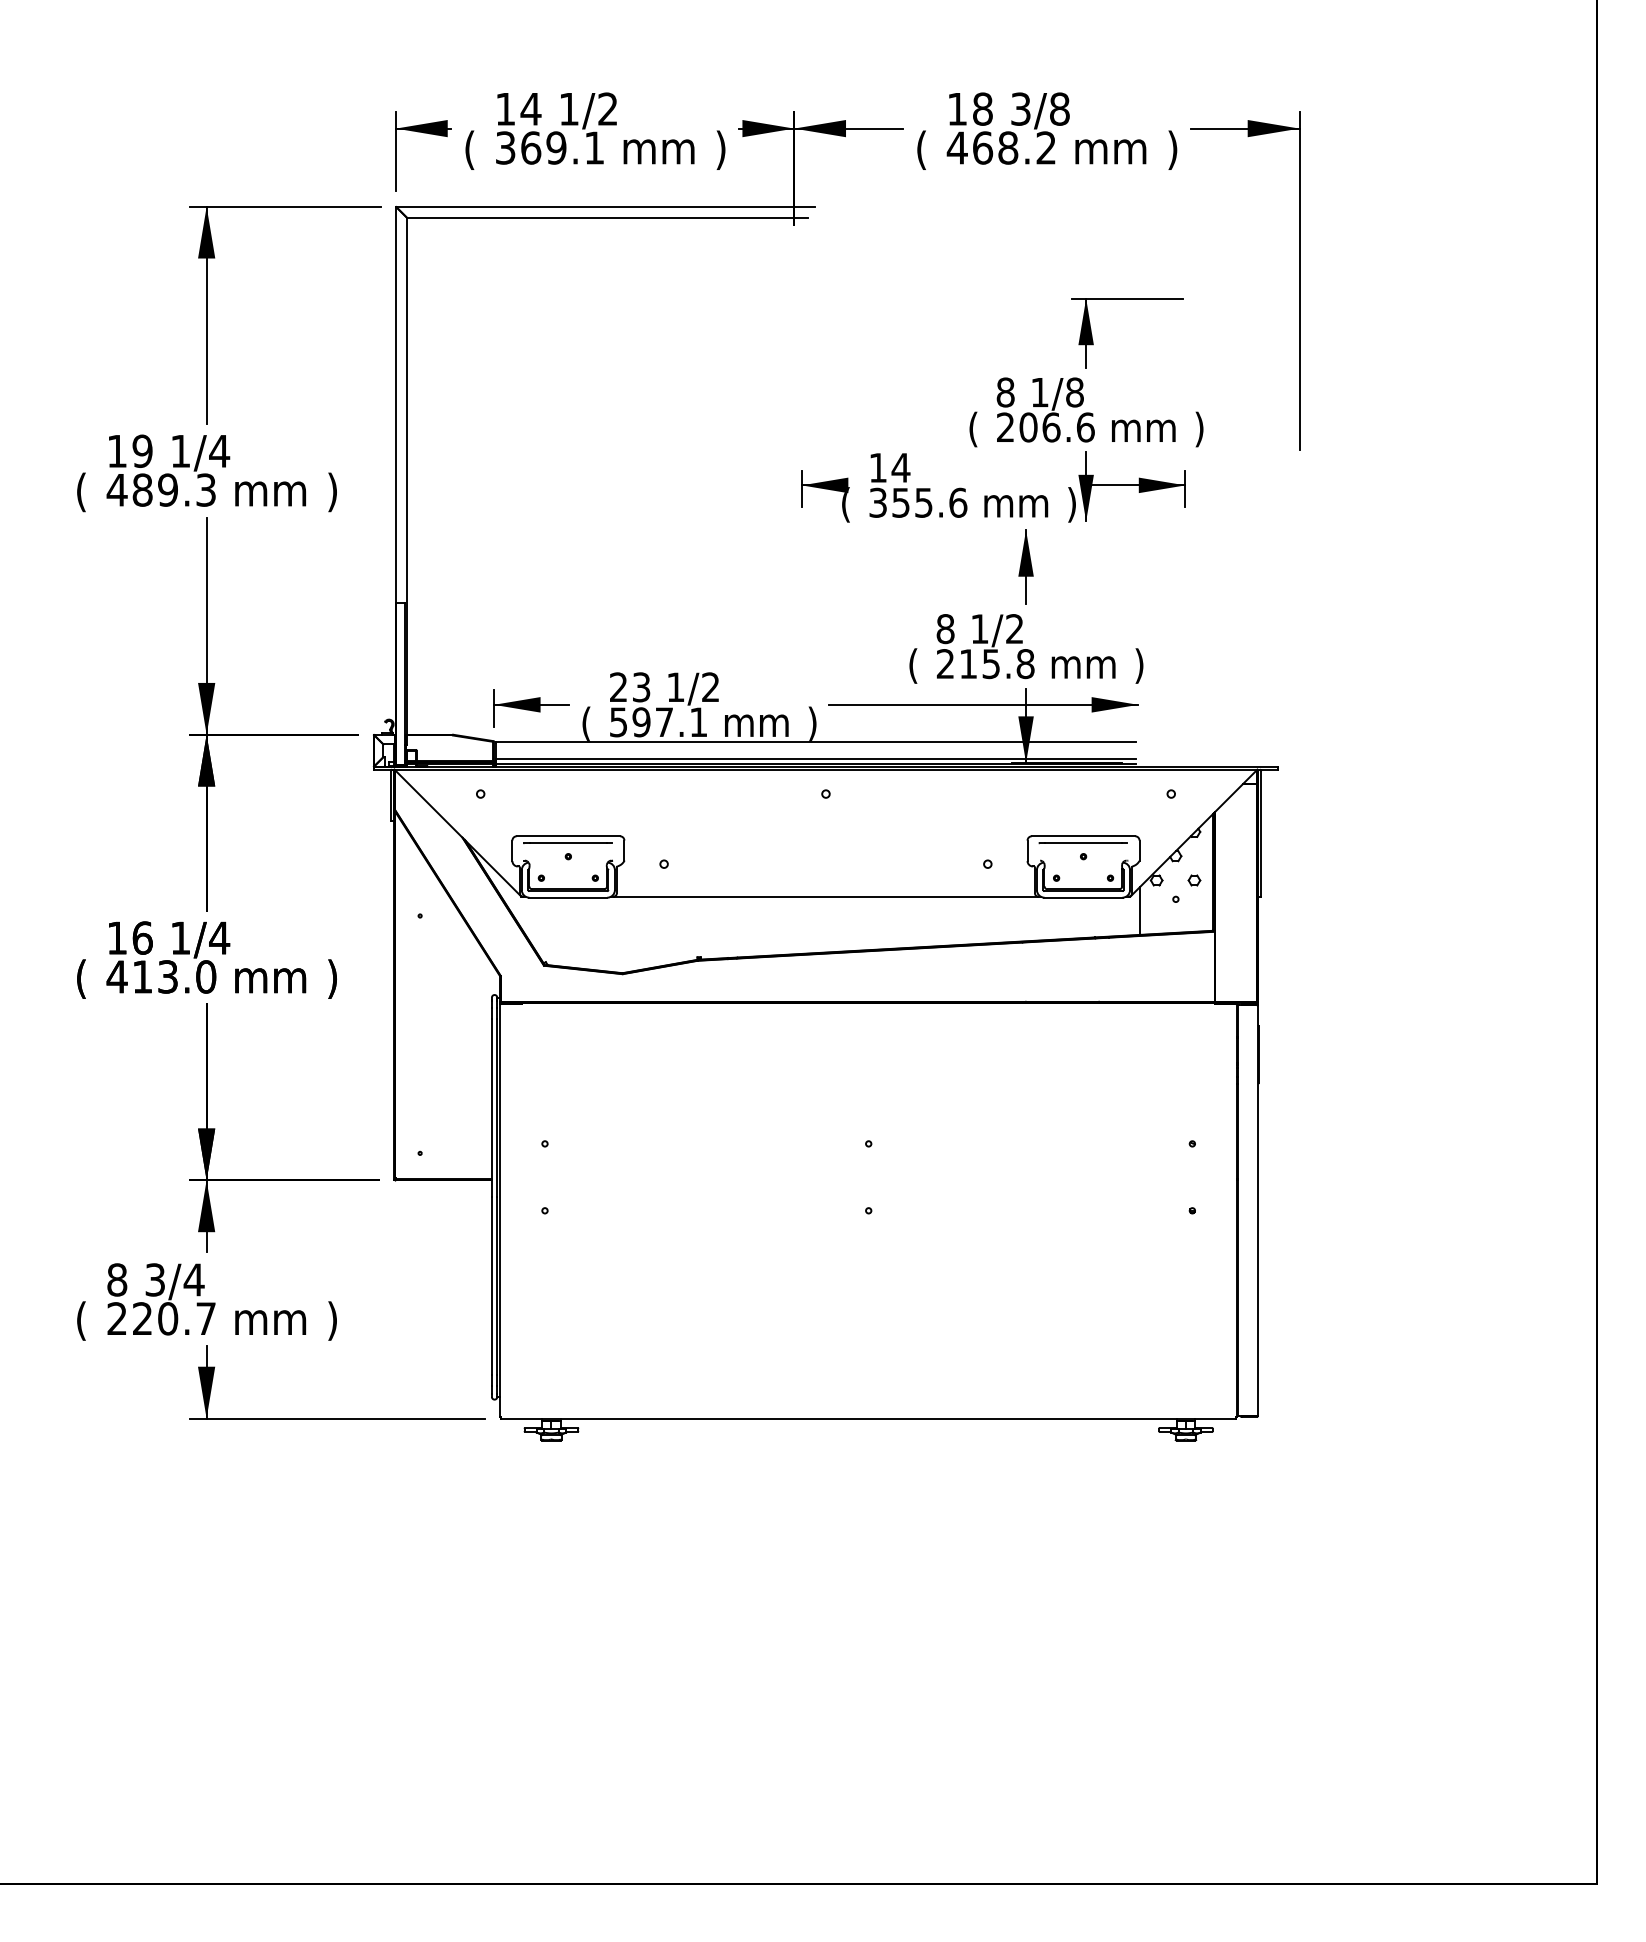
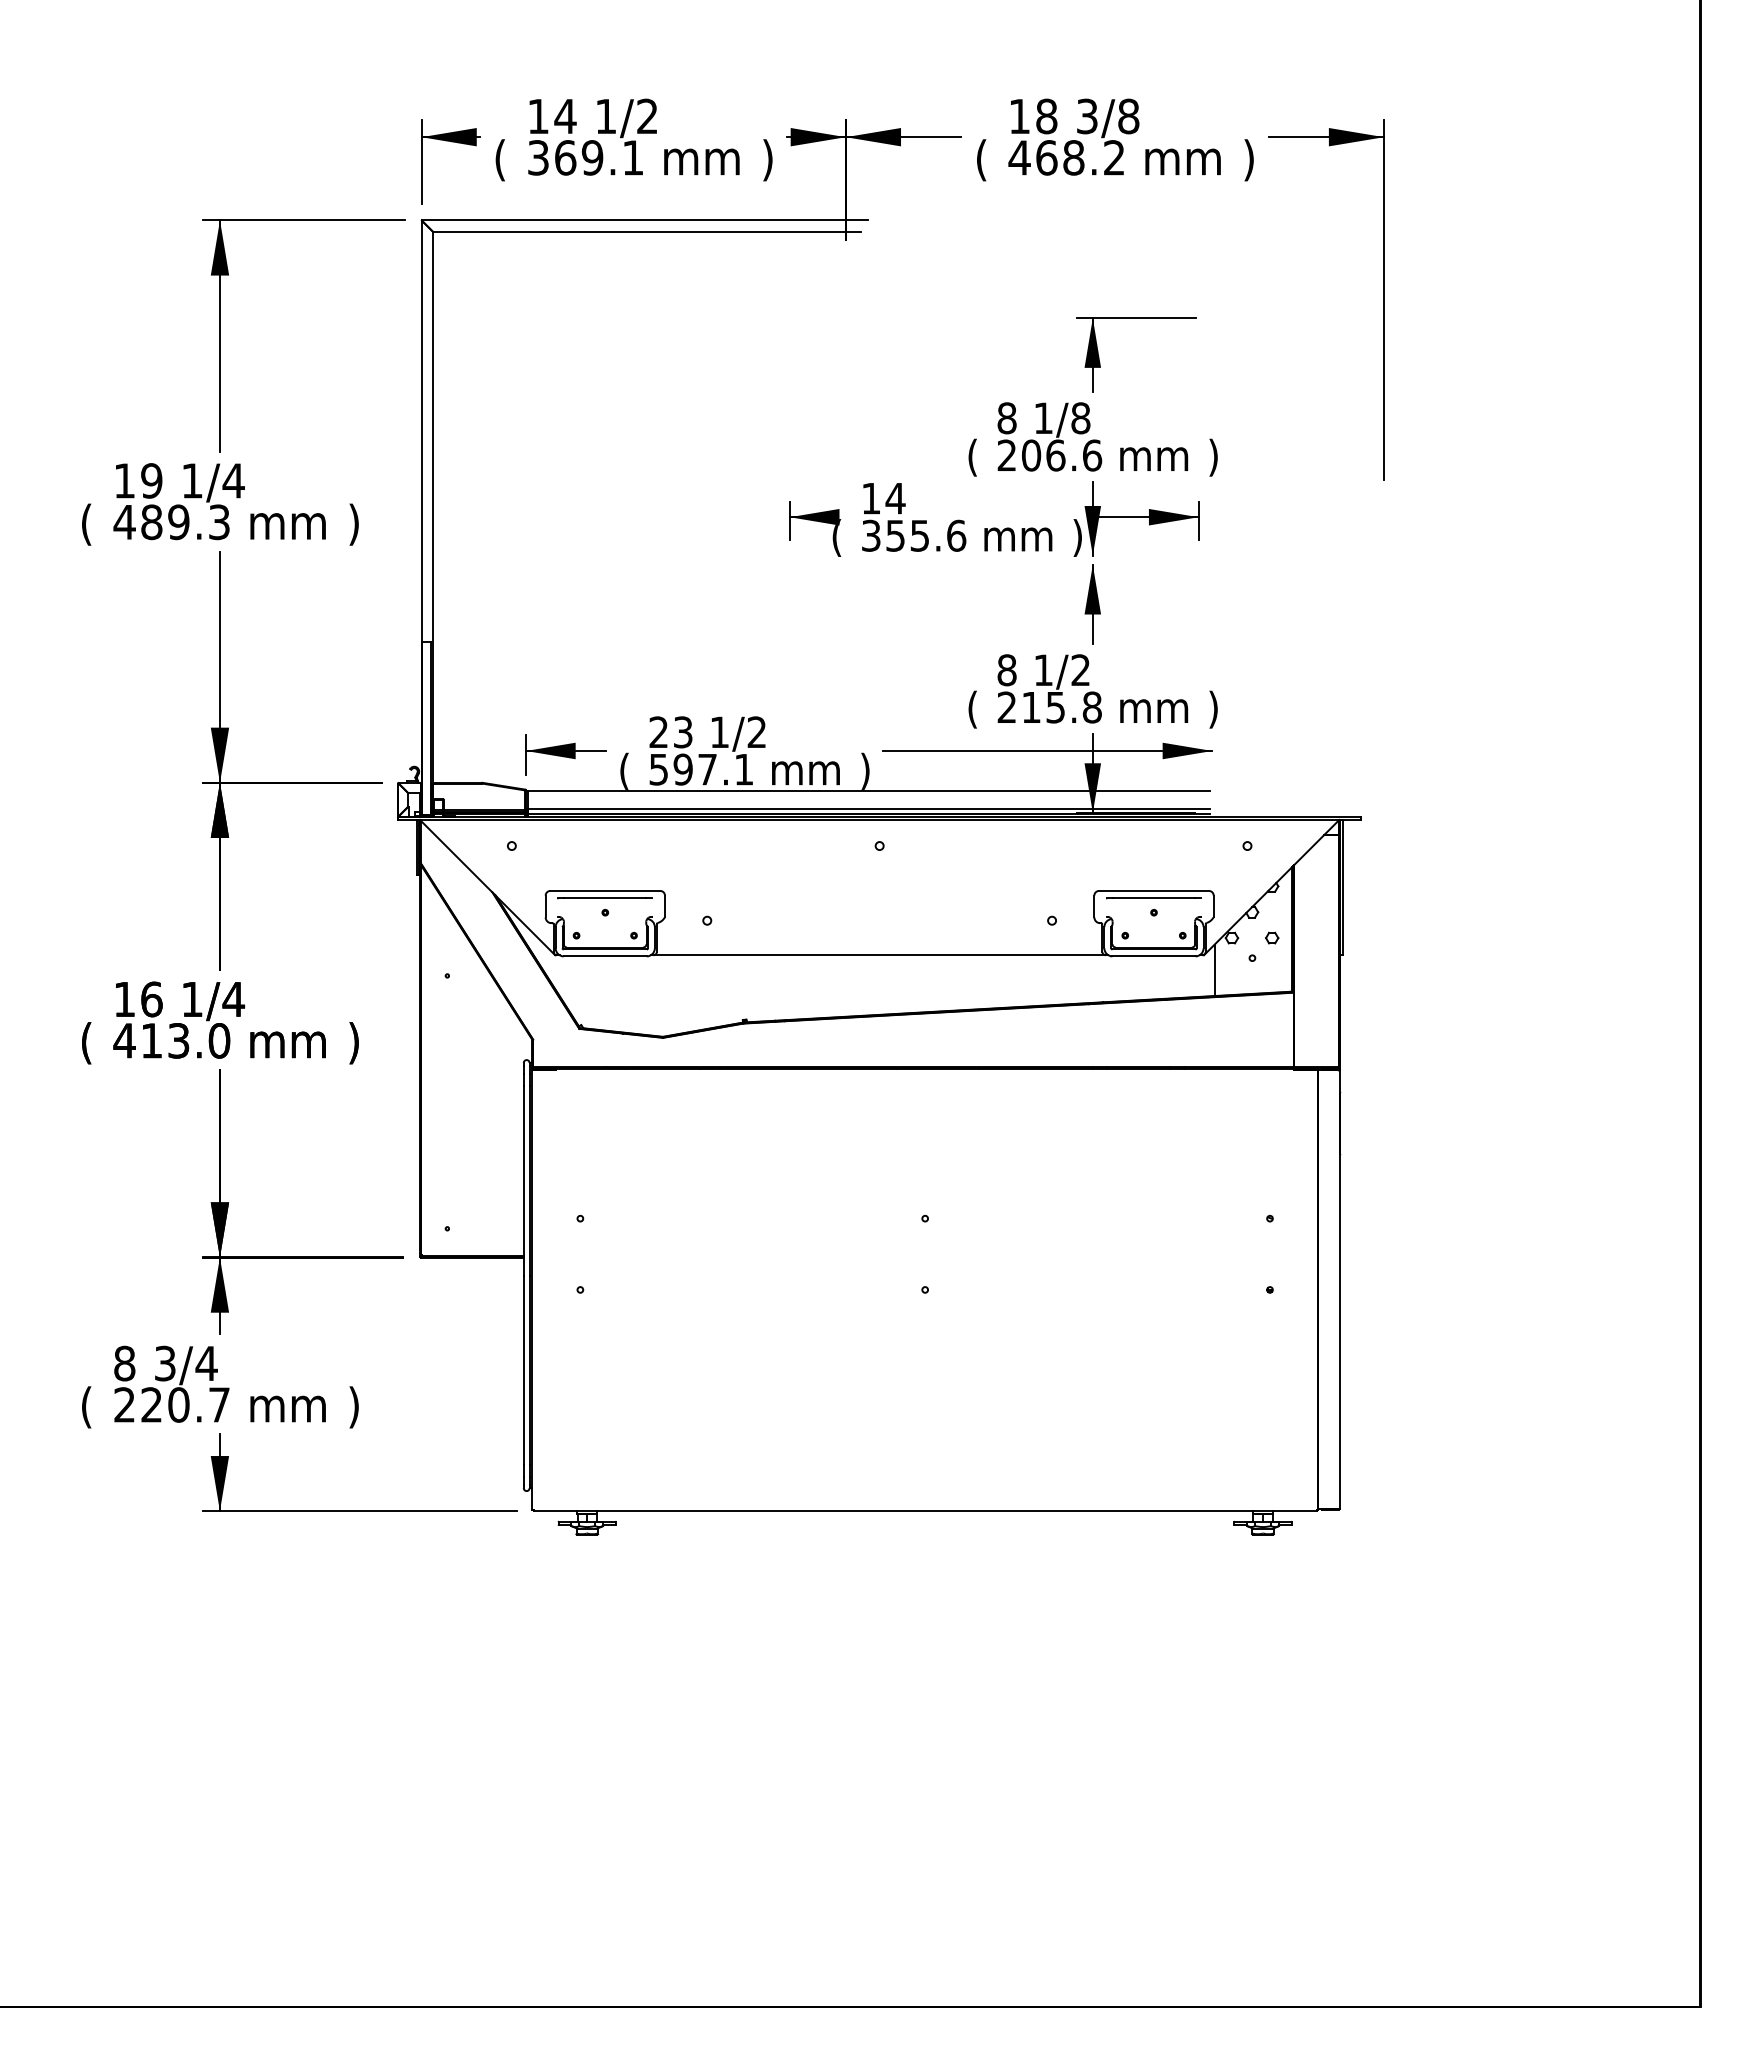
part: (1002, 409) -> (1003, 436), moved

